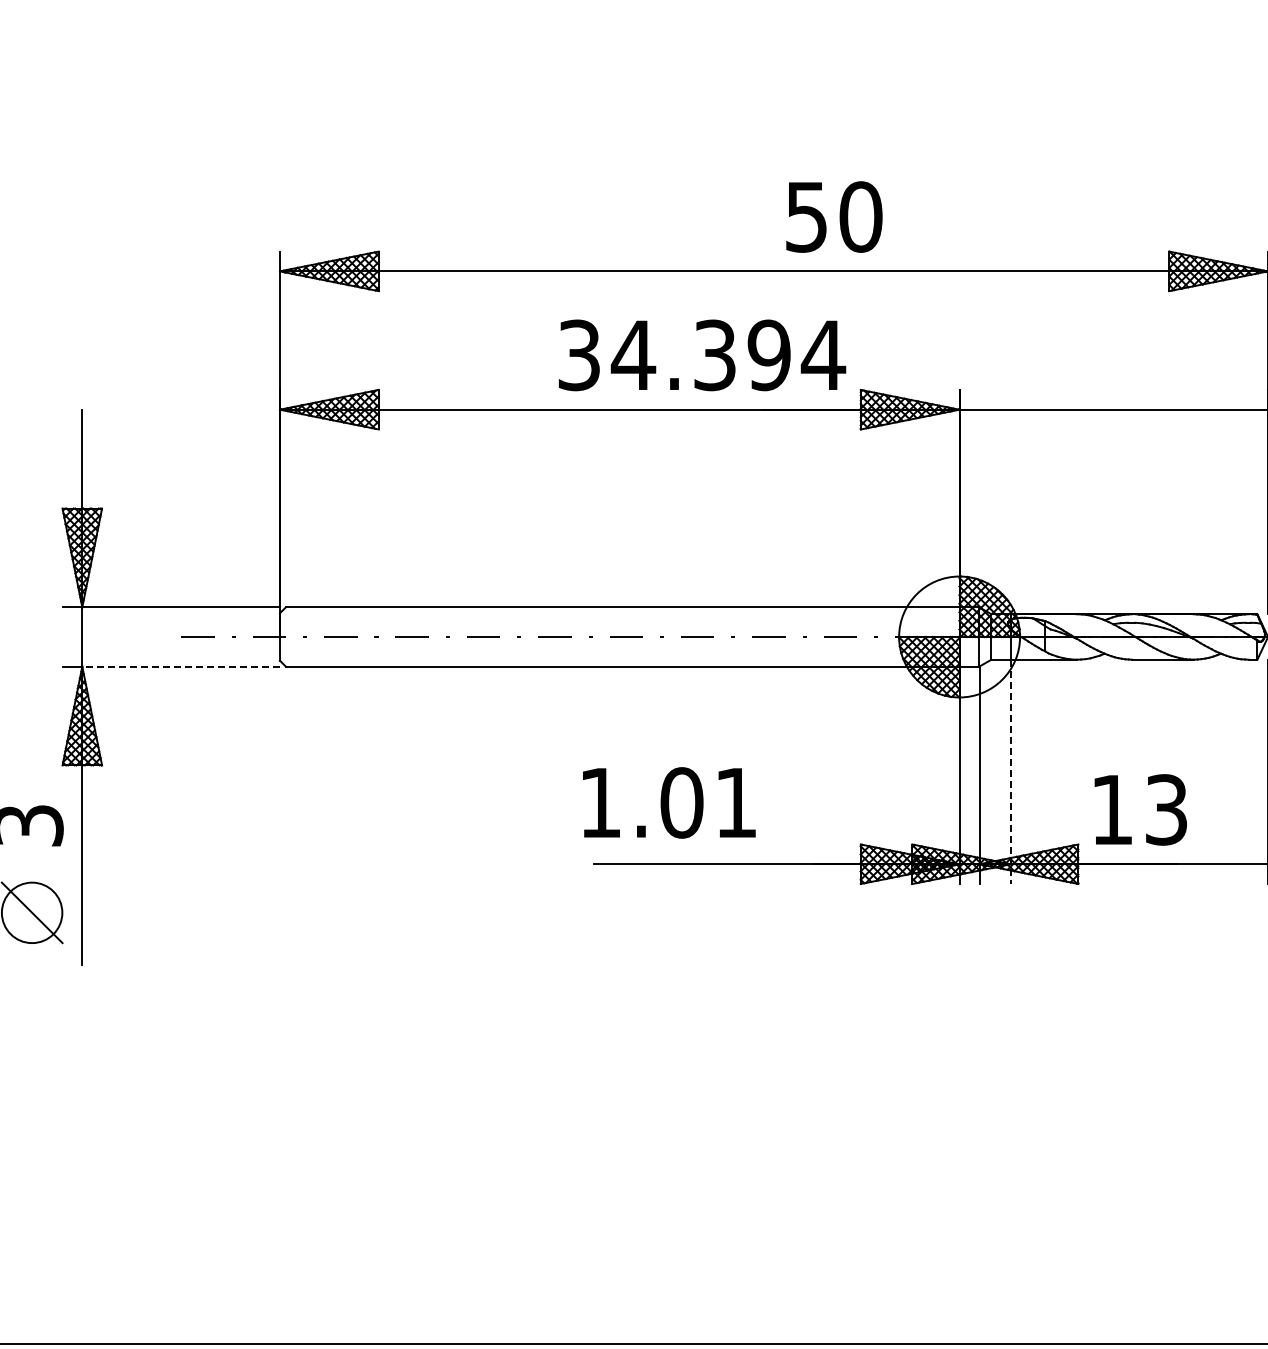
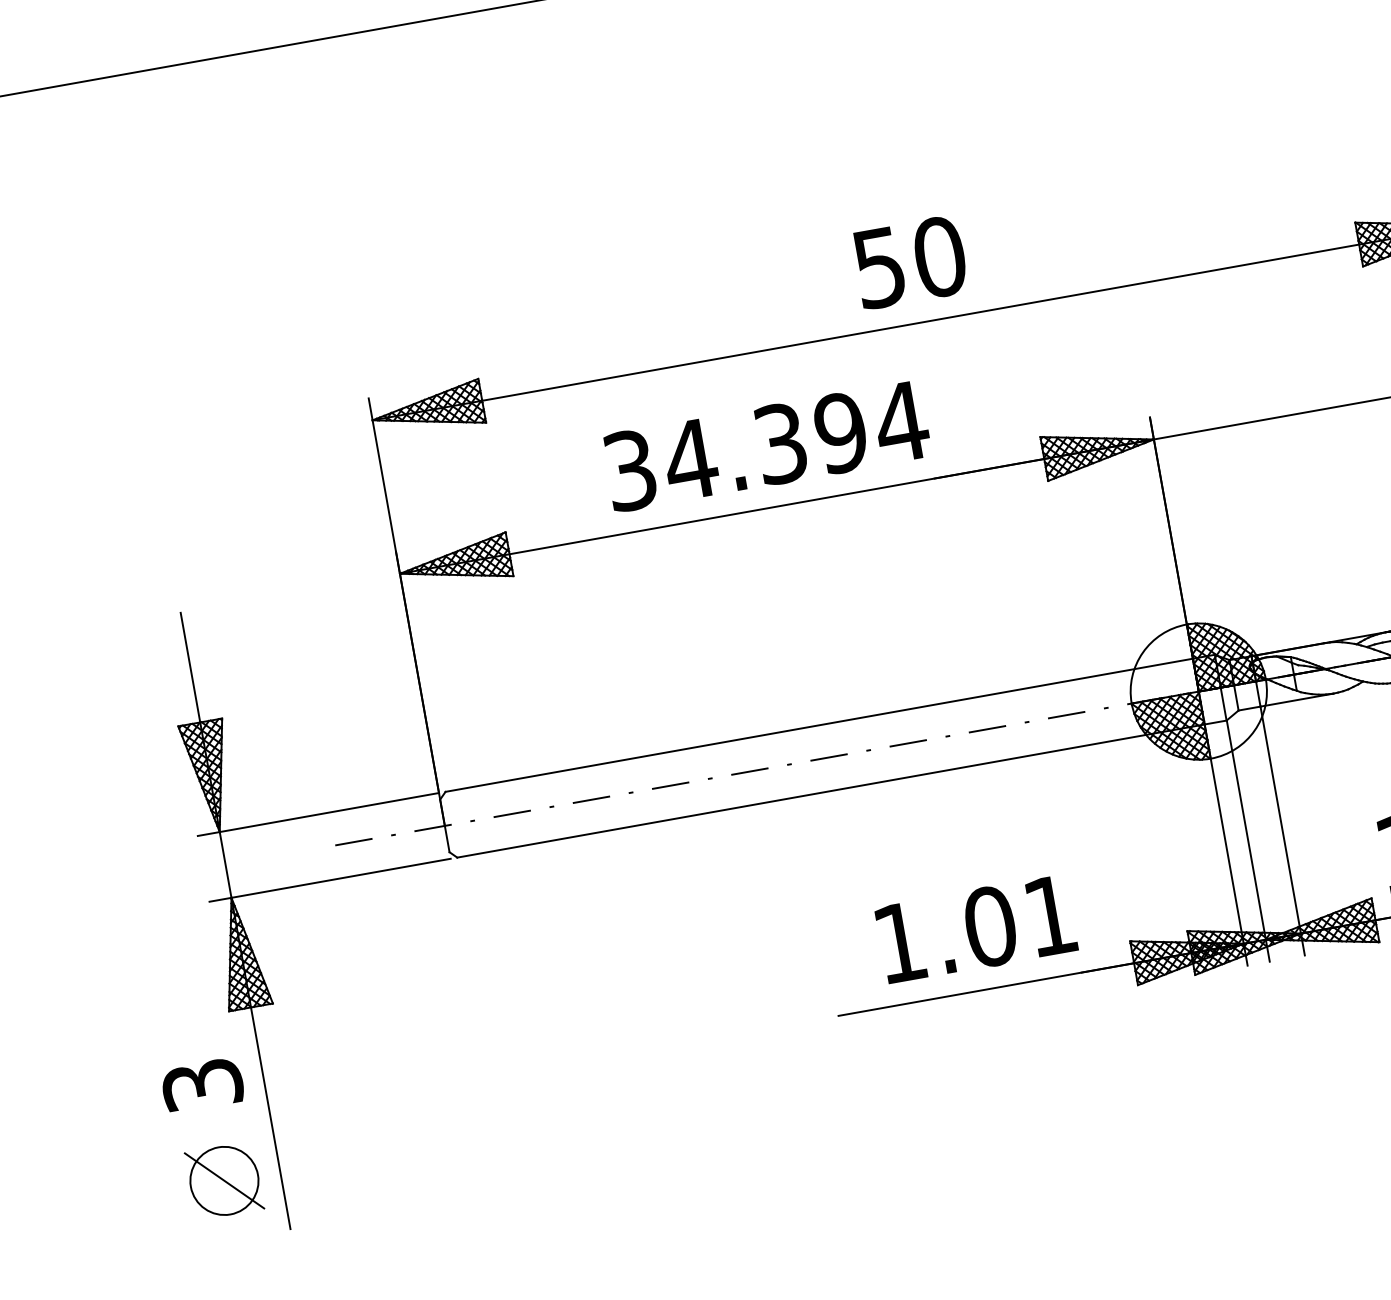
text: (834, 216) -> (910, 261), moved
text: (702, 355) -> (767, 446), moved
line: (181, 666) -> (341, 878), dashed -> solid
line: (1011, 772) -> (1283, 831), dashed -> solid
text: (669, 802) -> (976, 928), moved

